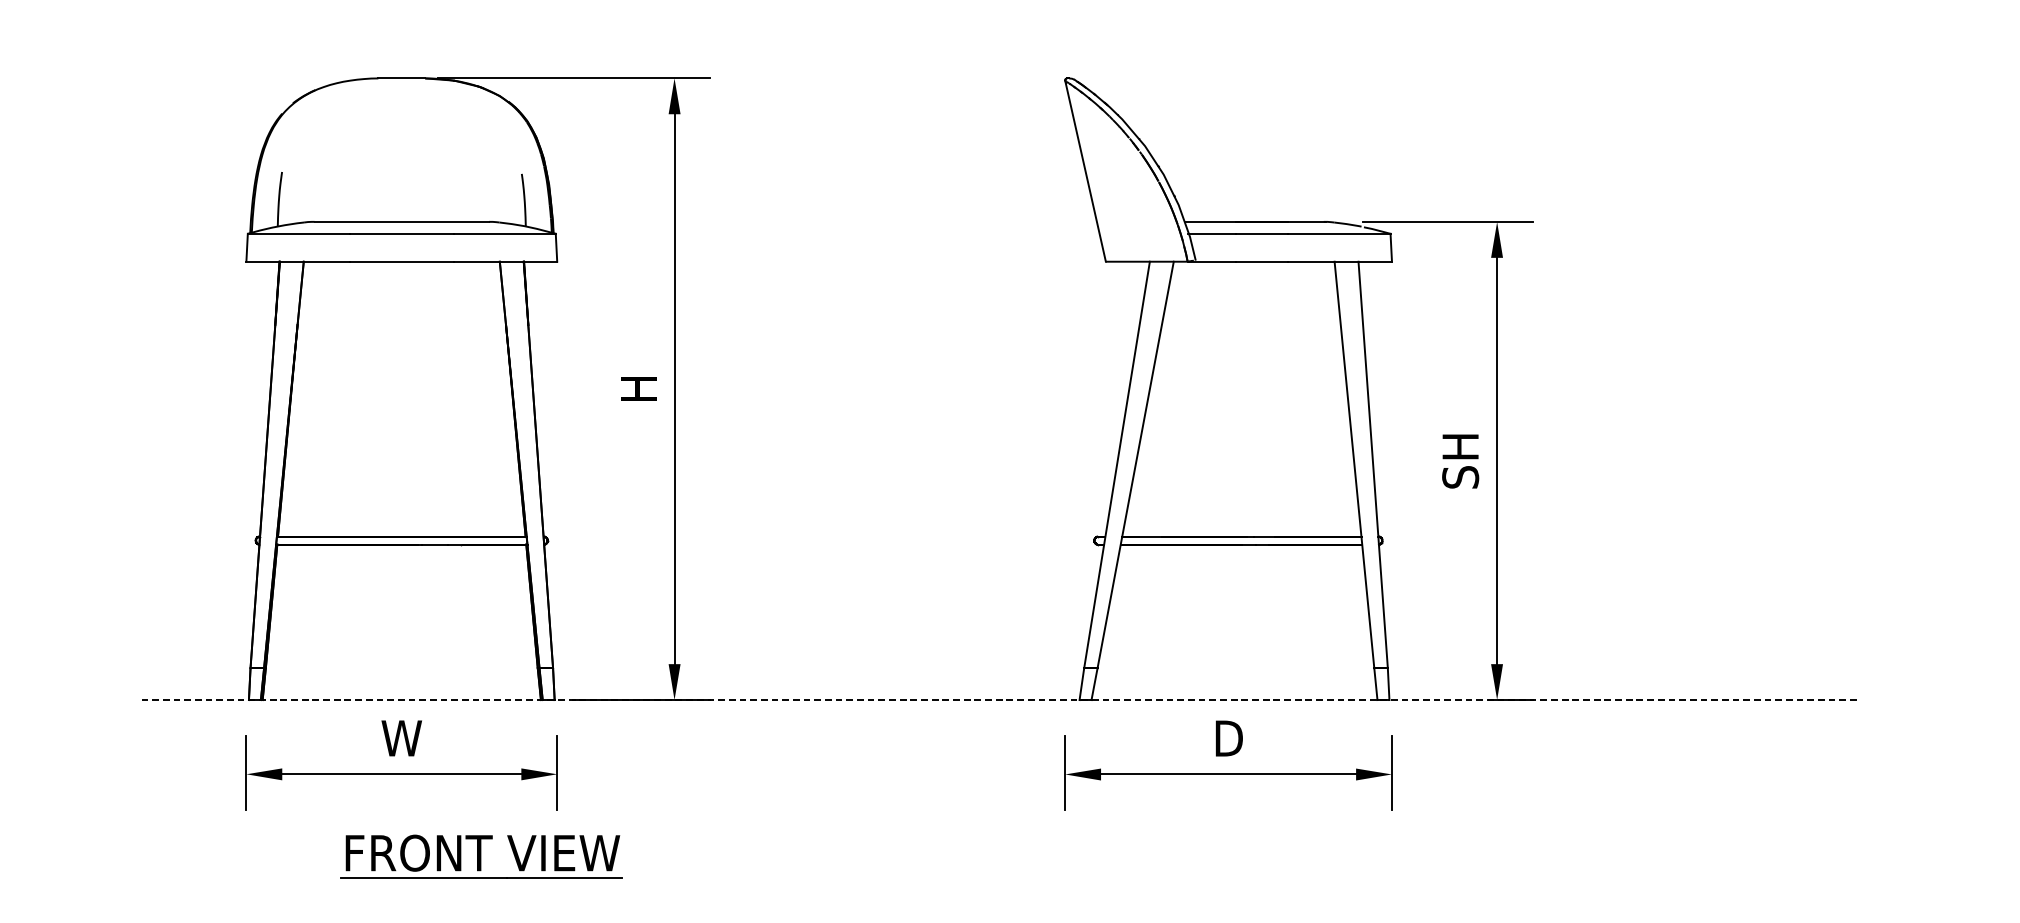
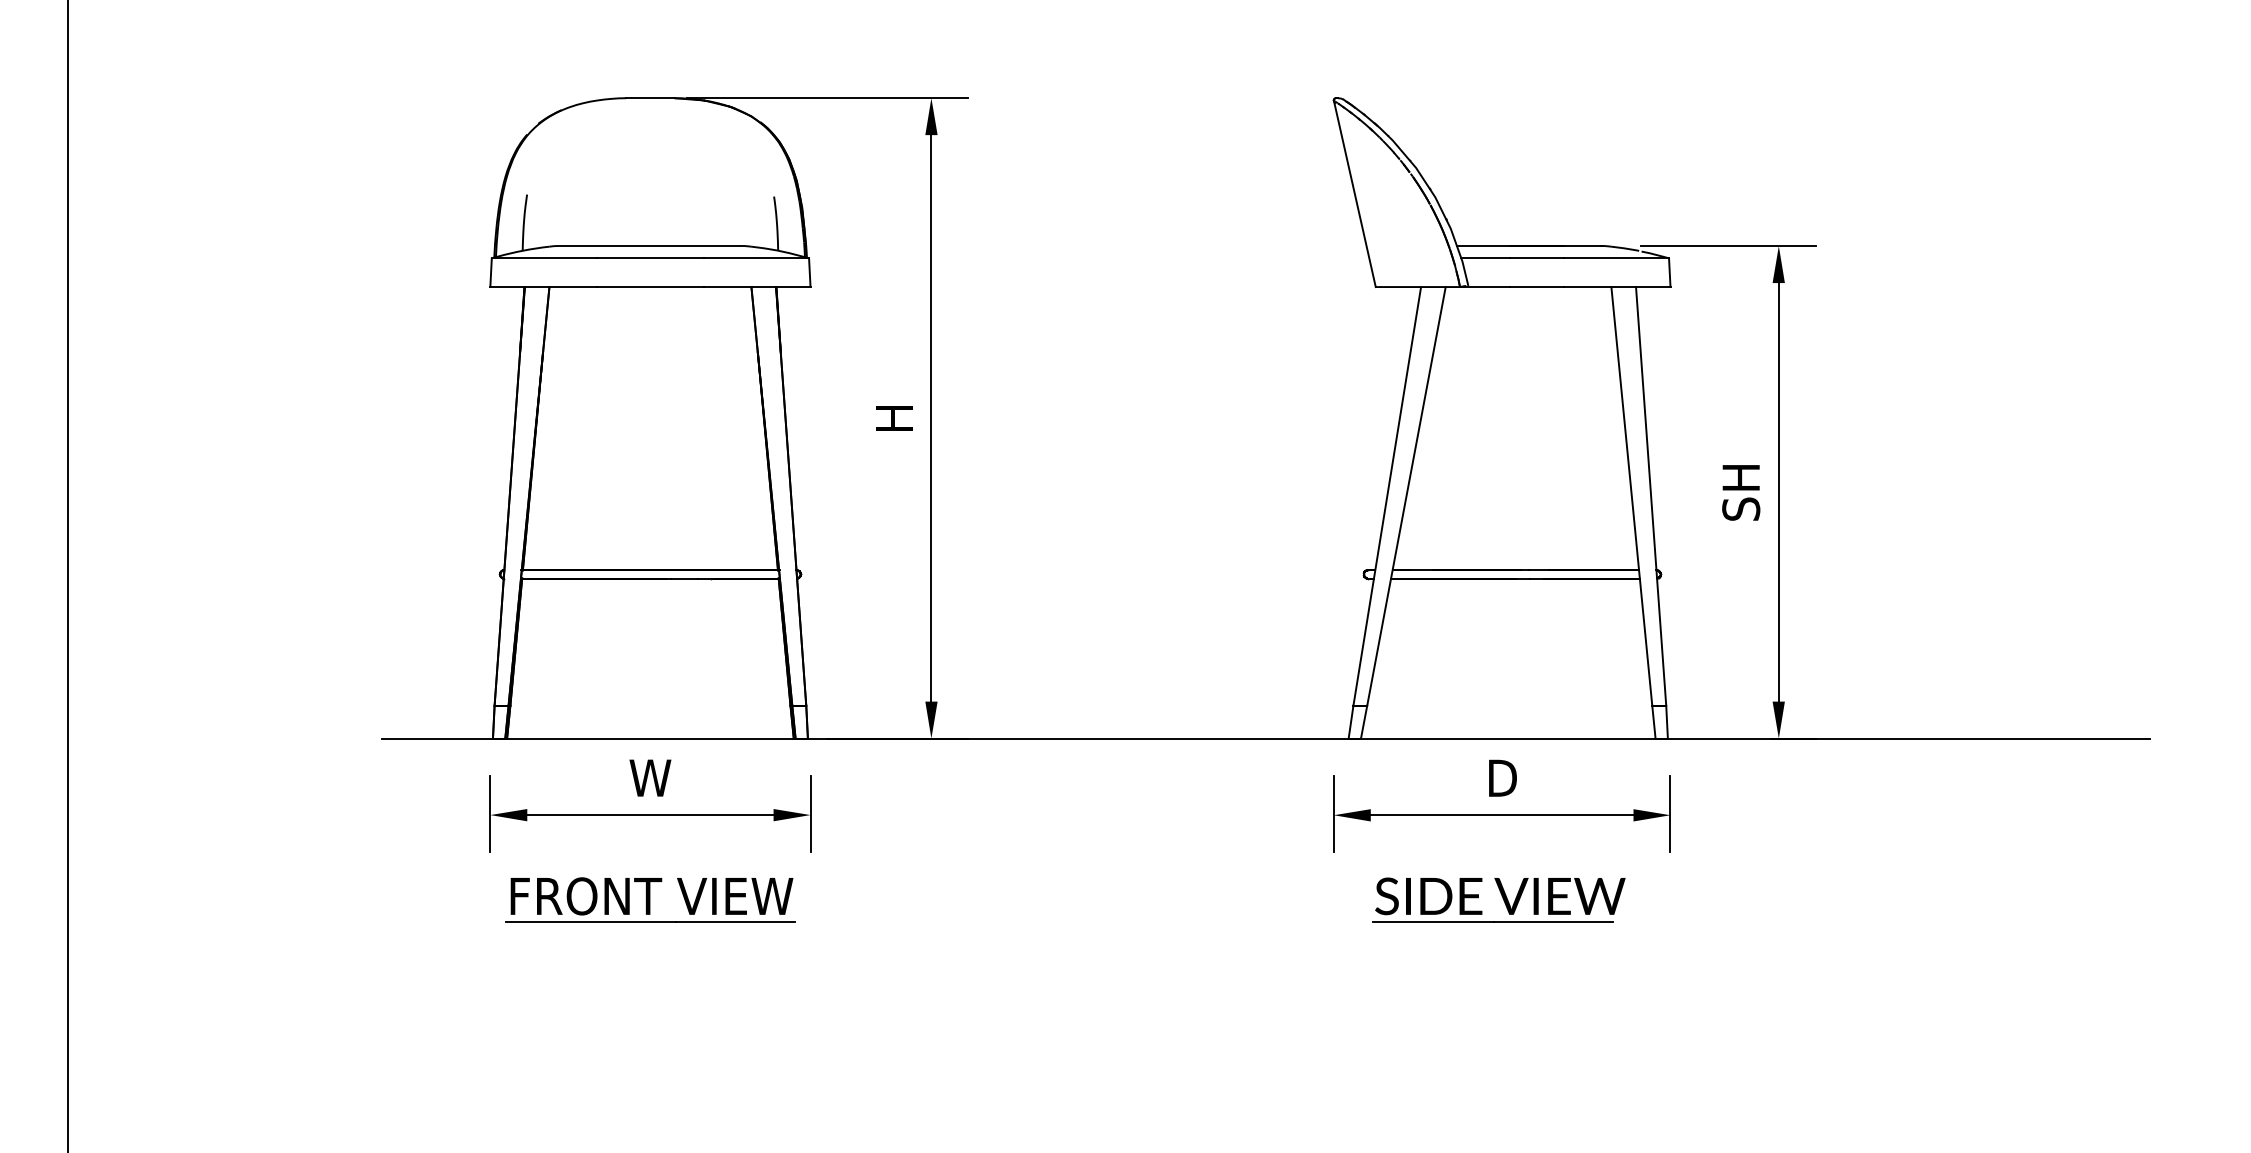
line: (999, 699) -> (1266, 738), dashed -> solid
part: (481, 856) -> (650, 899), moved
part: (1225, 856) -> (1498, 899), added

